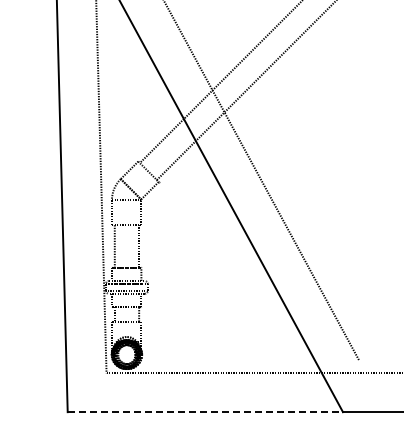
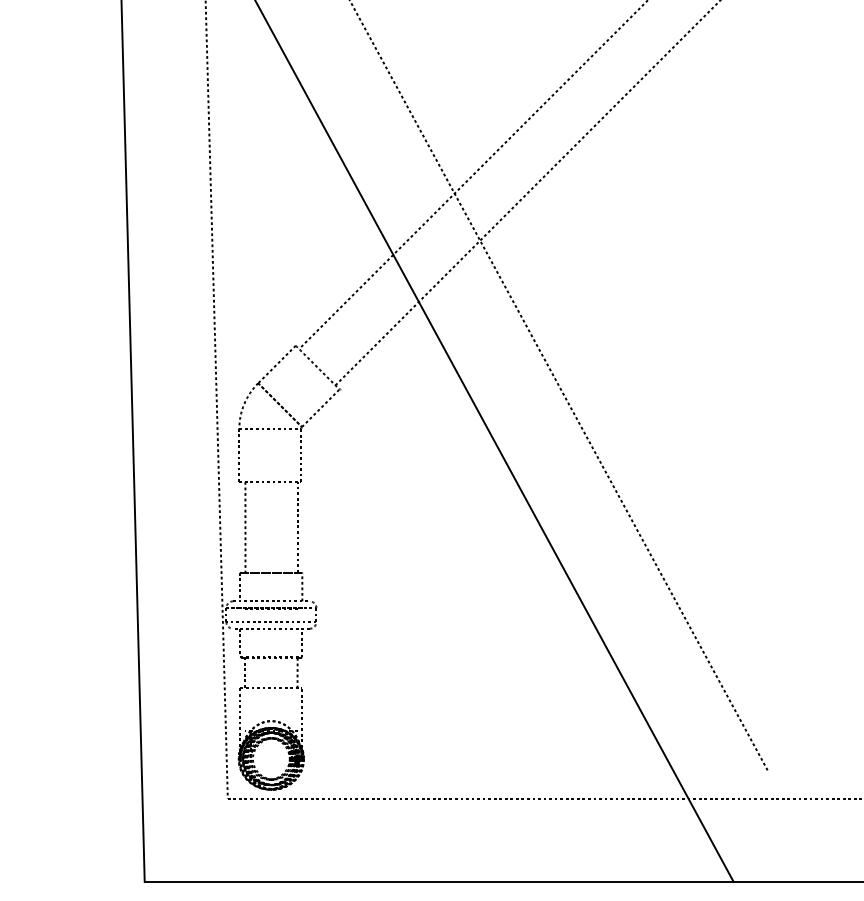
line: (205, 412) -> (439, 882), dashed -> solid

